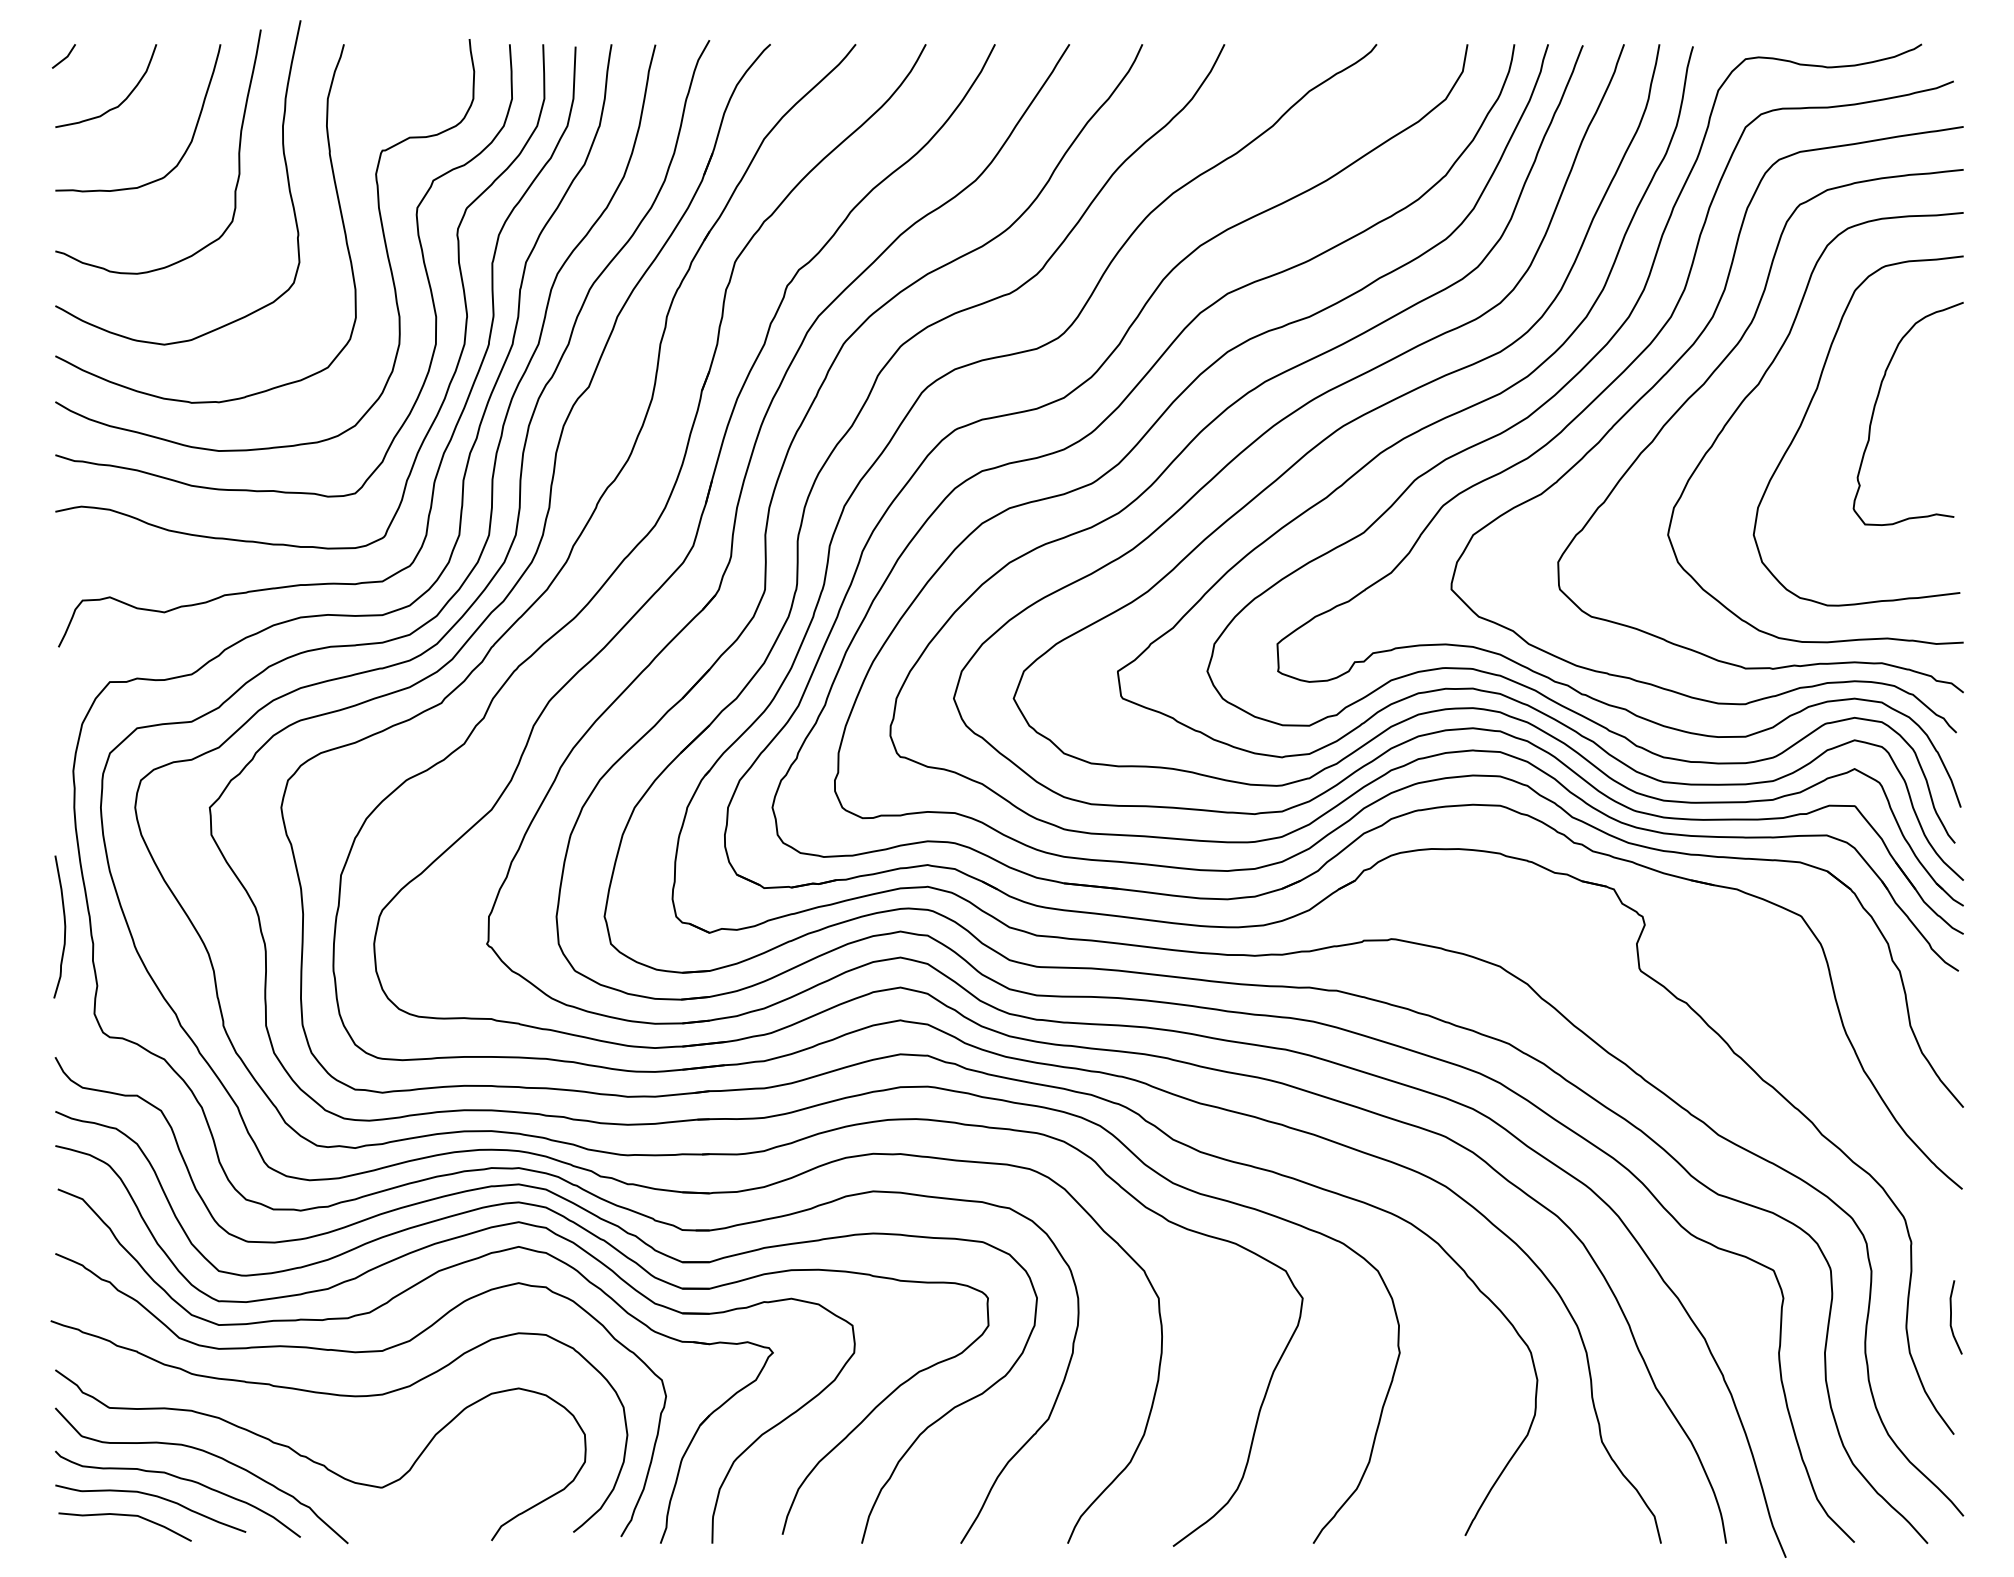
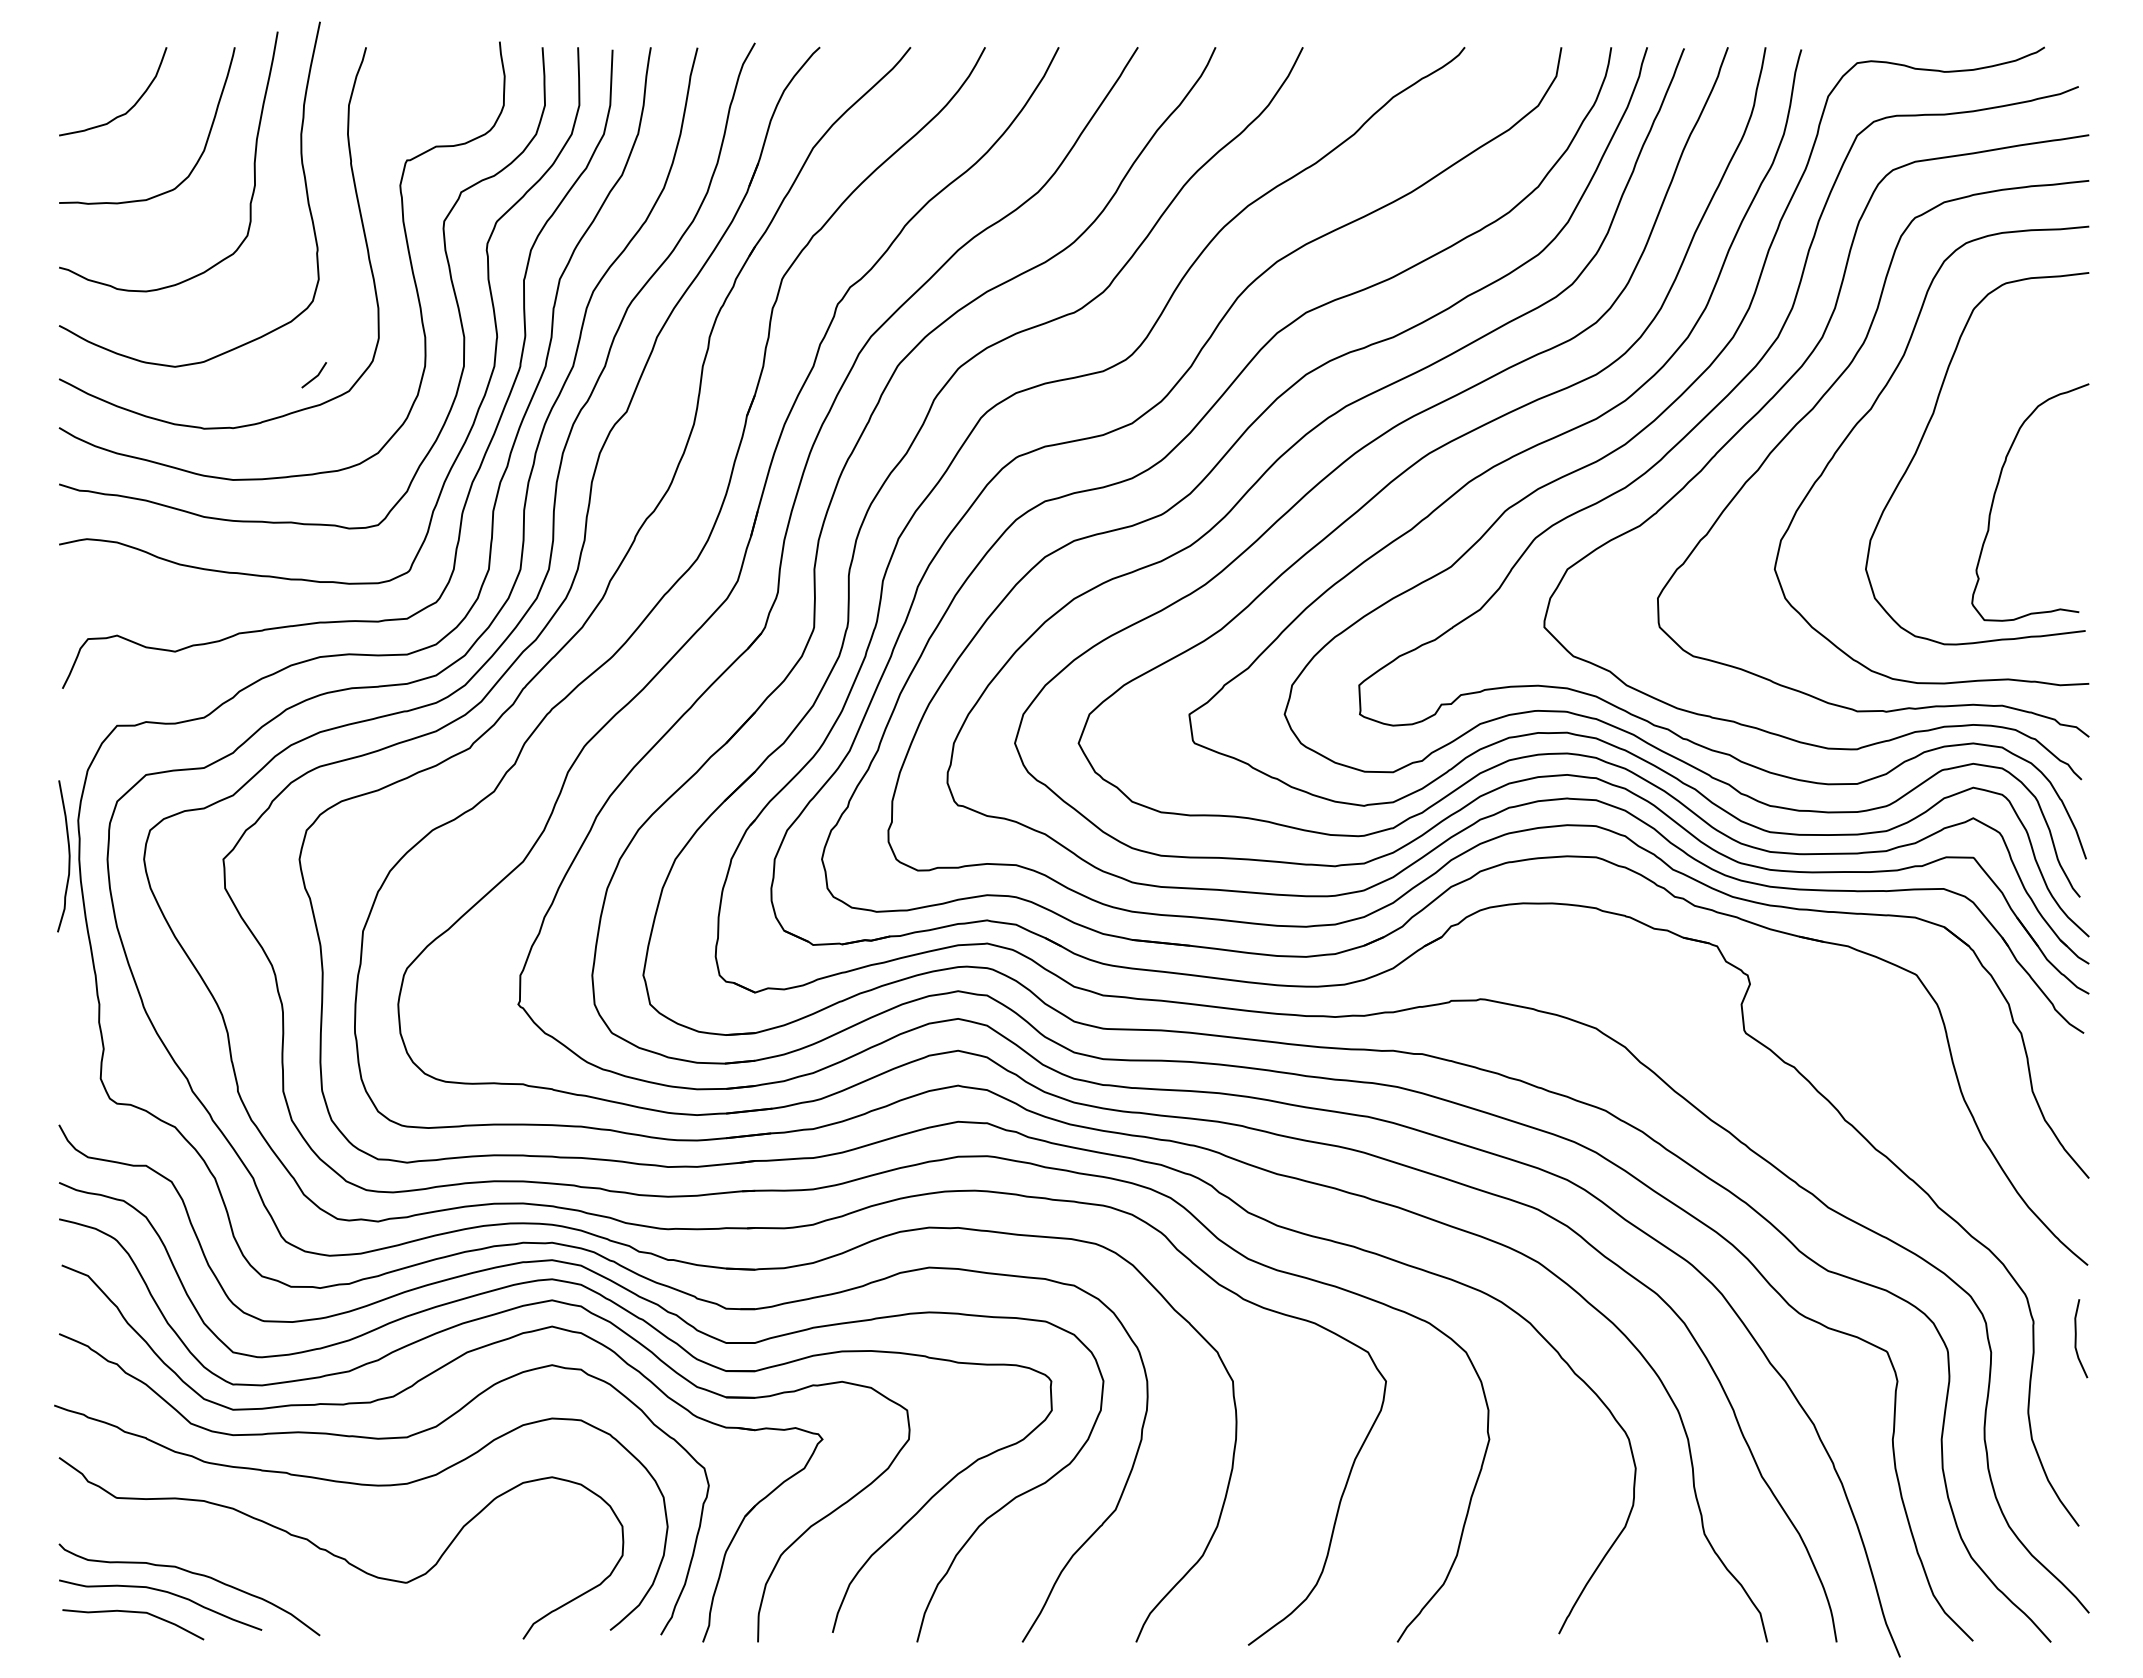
line: (64, 57) -> (314, 376), moved
curve: (1875, 407) -> (1995, 495), moved
curve: (64, 927) -> (68, 856), moved
curve: (1951, 1317) -> (2076, 1338), moved
curve: (211, 1455) -> (225, 1548), removed

